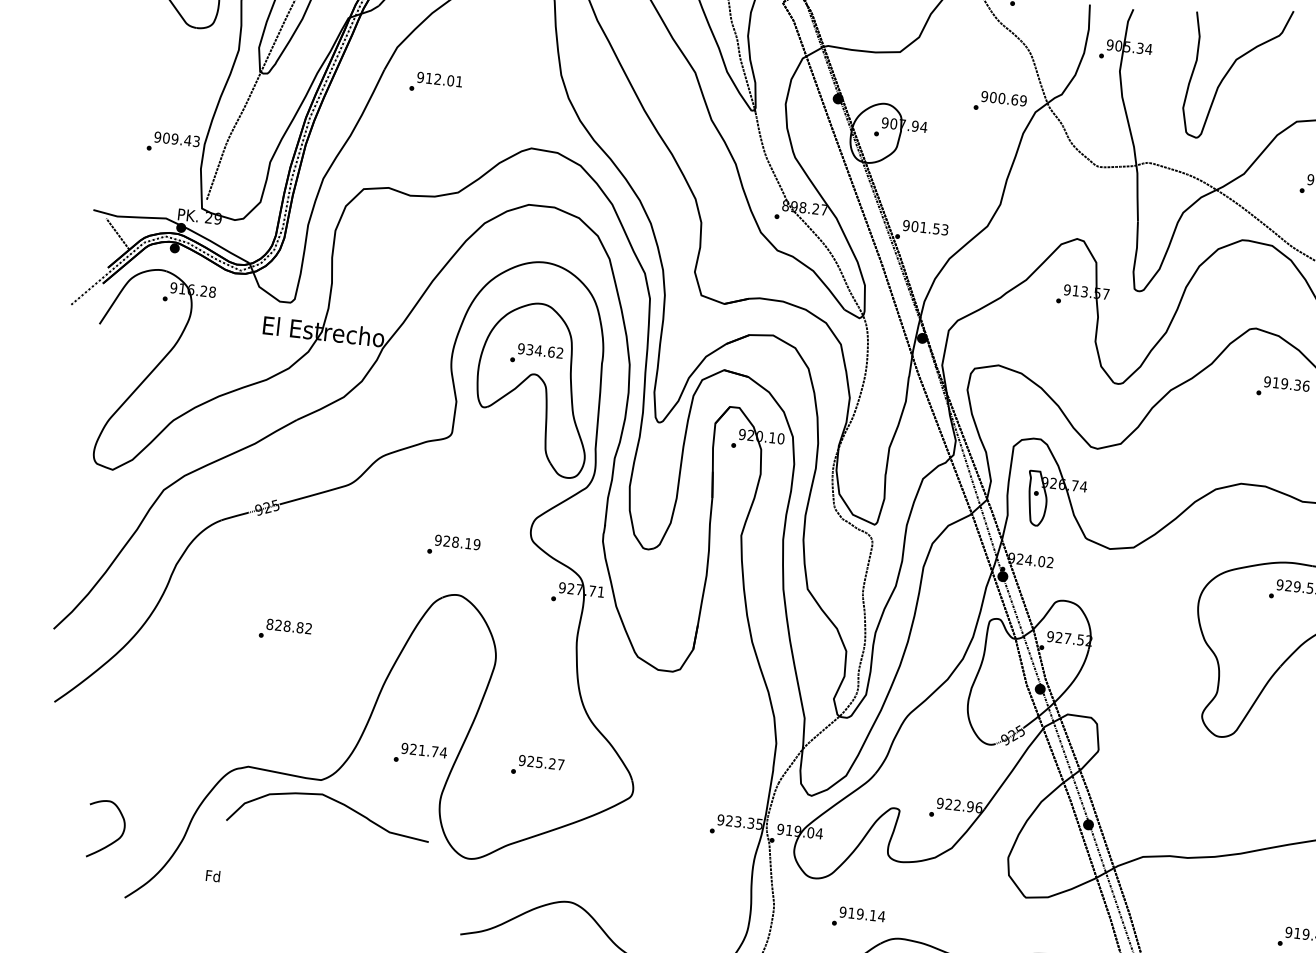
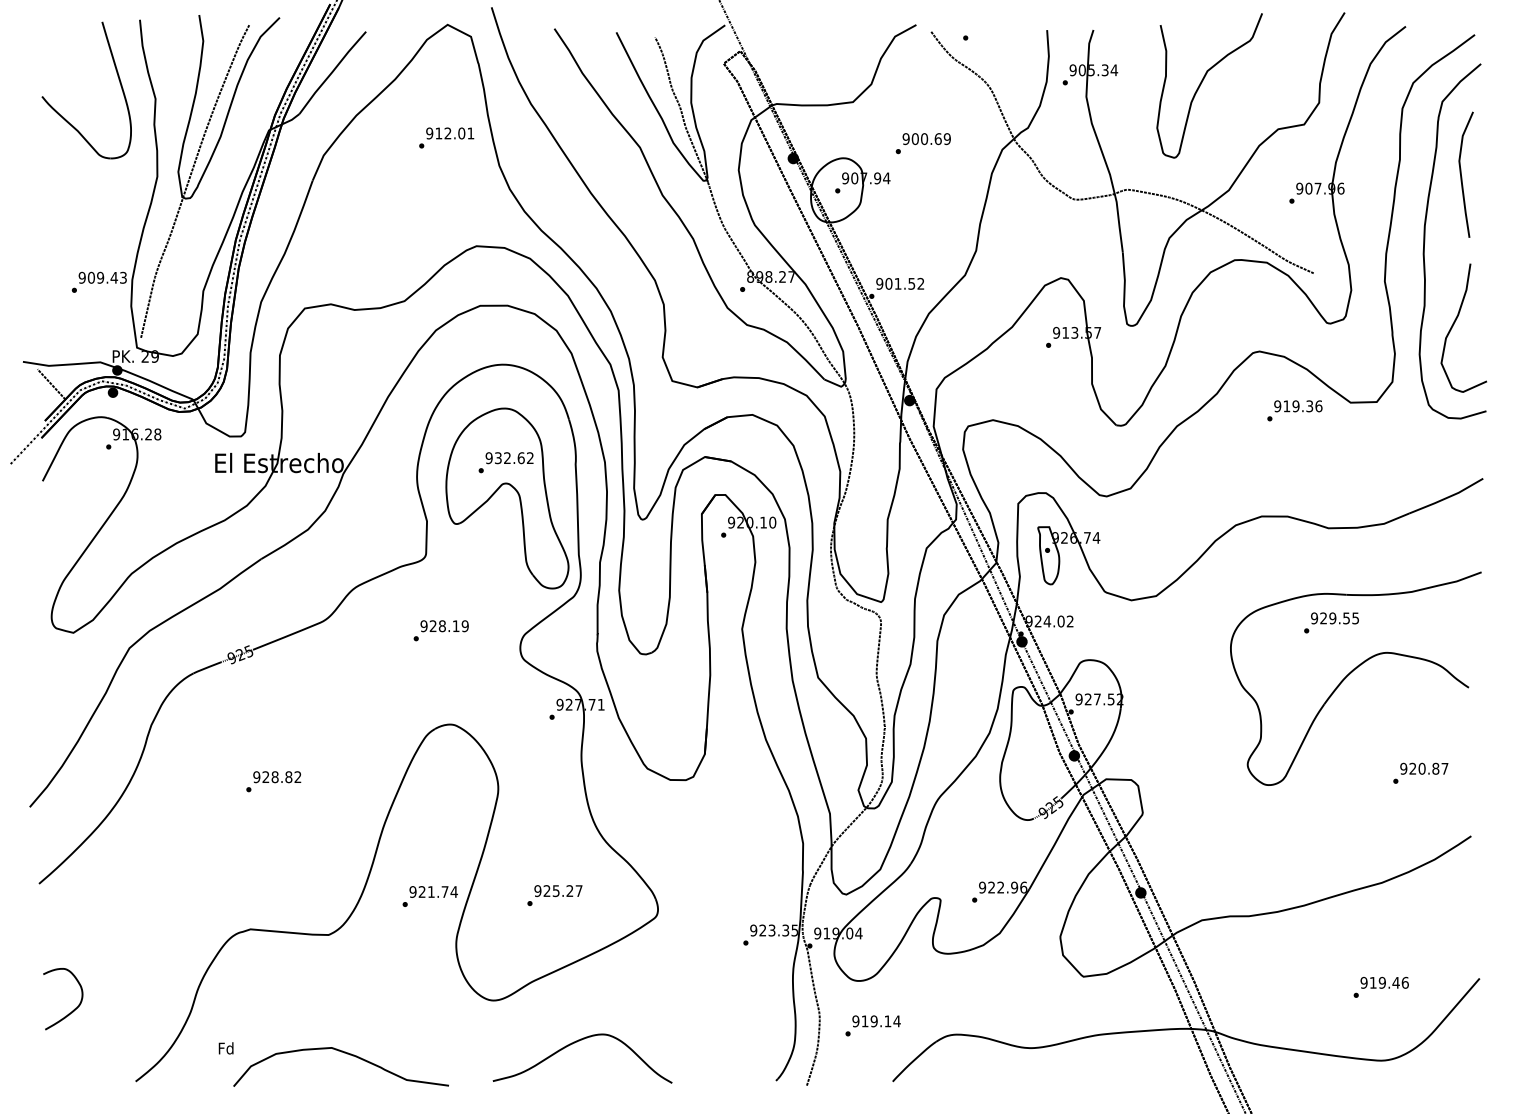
text: (435, 83) -> (446, 137), moved
text: (999, 102) -> (922, 143), moved
text: (944, 229) -> (920, 283), 901.53 -> 901.52
text: (538, 350) -> (507, 457), 934.62 -> 932.62
text: (453, 546) -> (440, 630), moved
text: (269, 624) -> (256, 777), 828.82 -> 928.82
curve: (333, 801) -> (344, 1053), moved
curve: (114, 840) -> (73, 1009), moved
text: (858, 917) -> (872, 1025), moved

